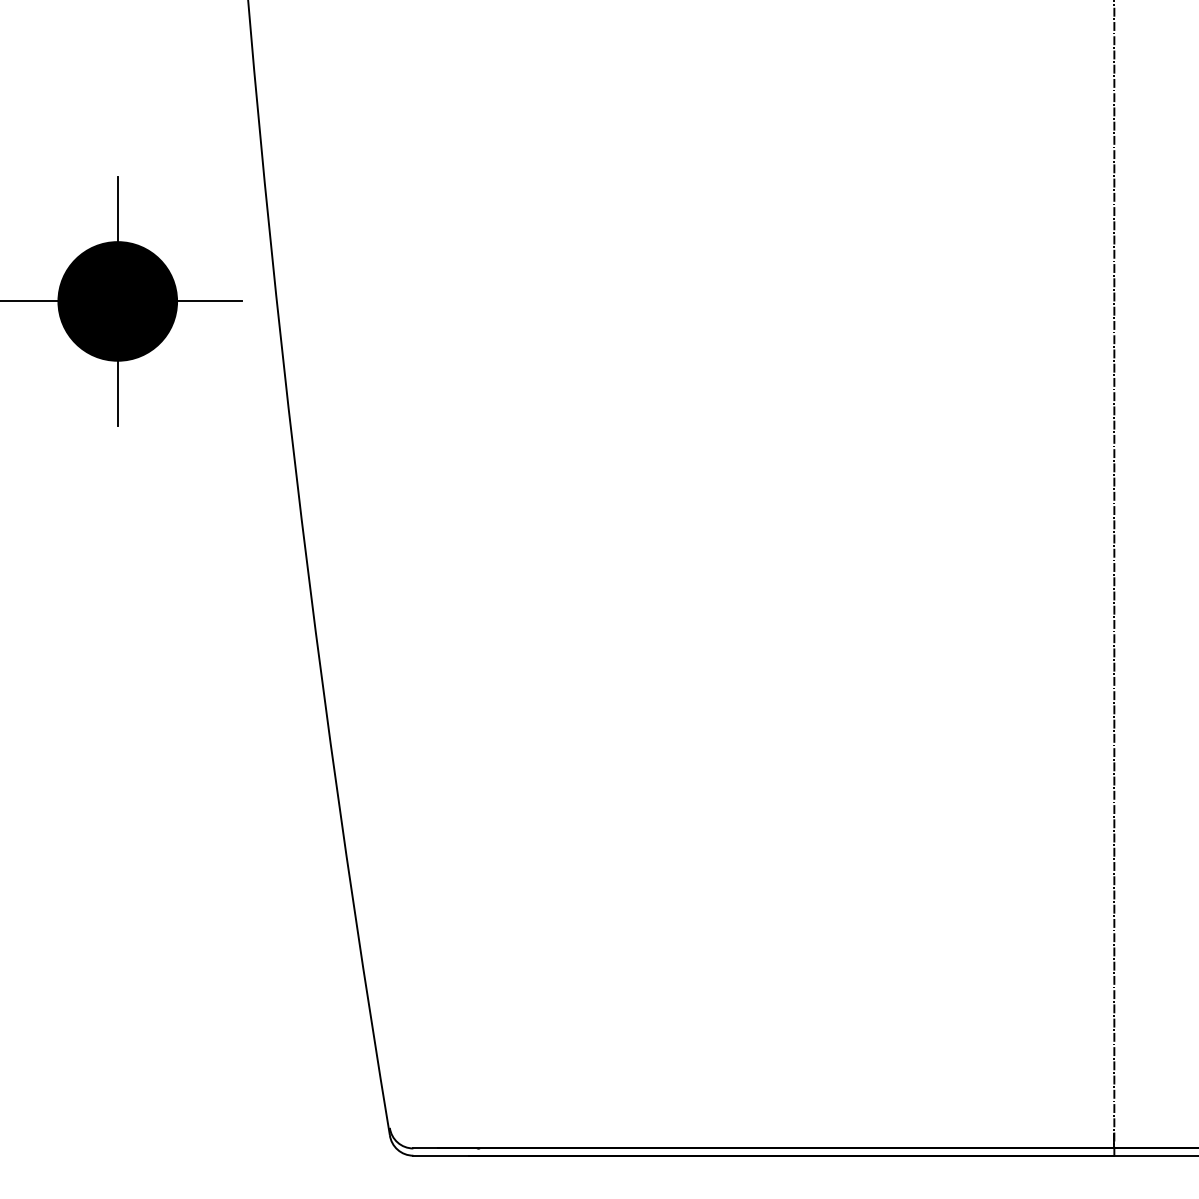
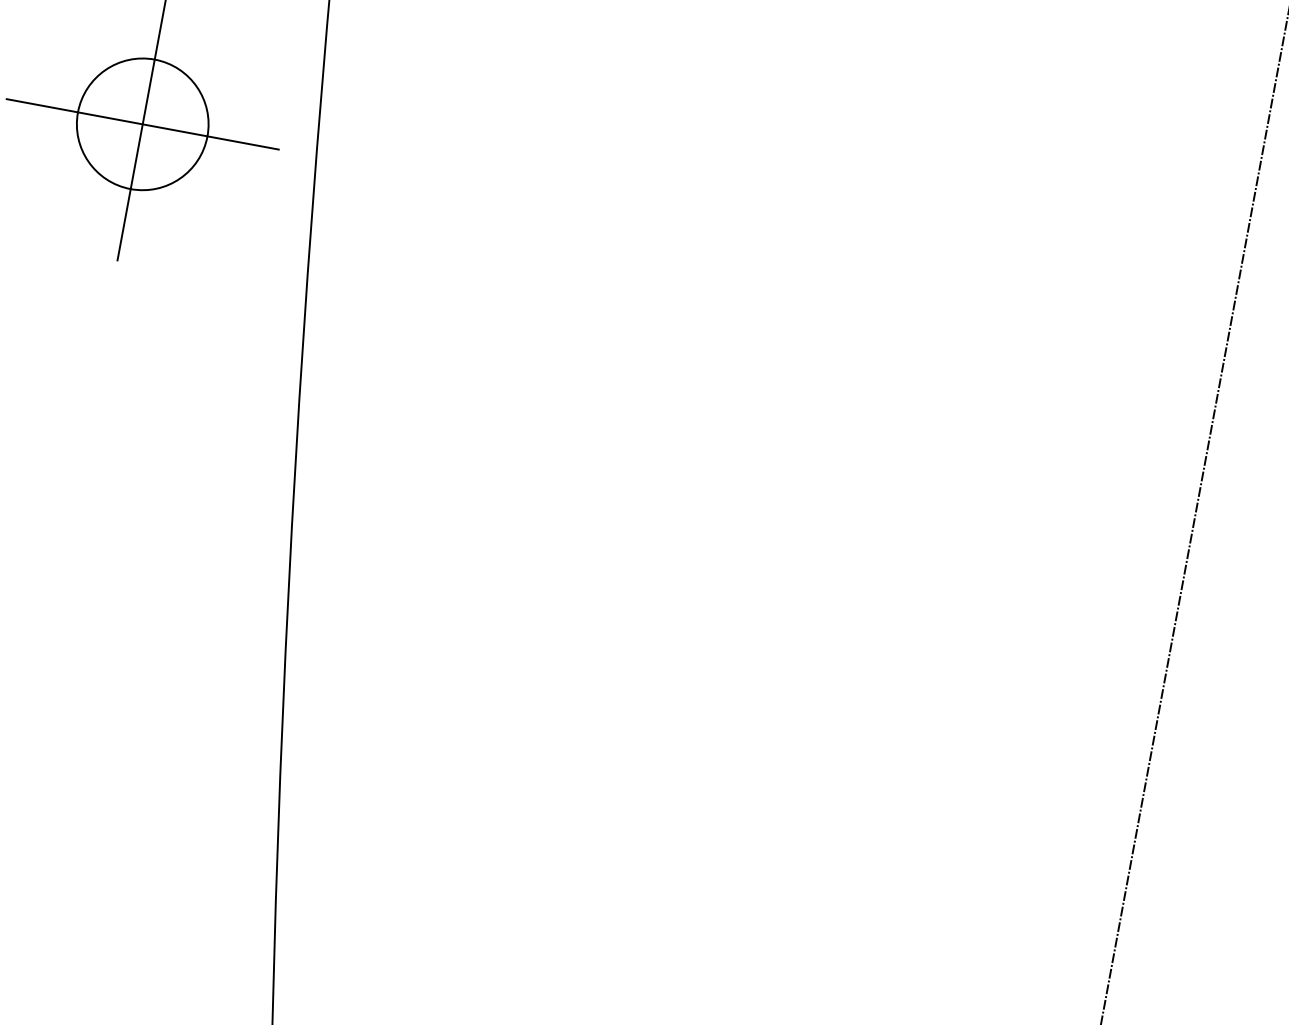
fill: (117, 301) -> (142, 124), removed

